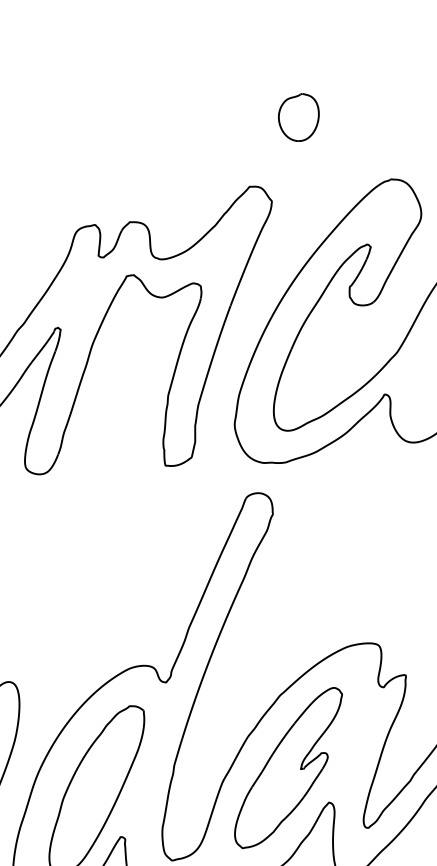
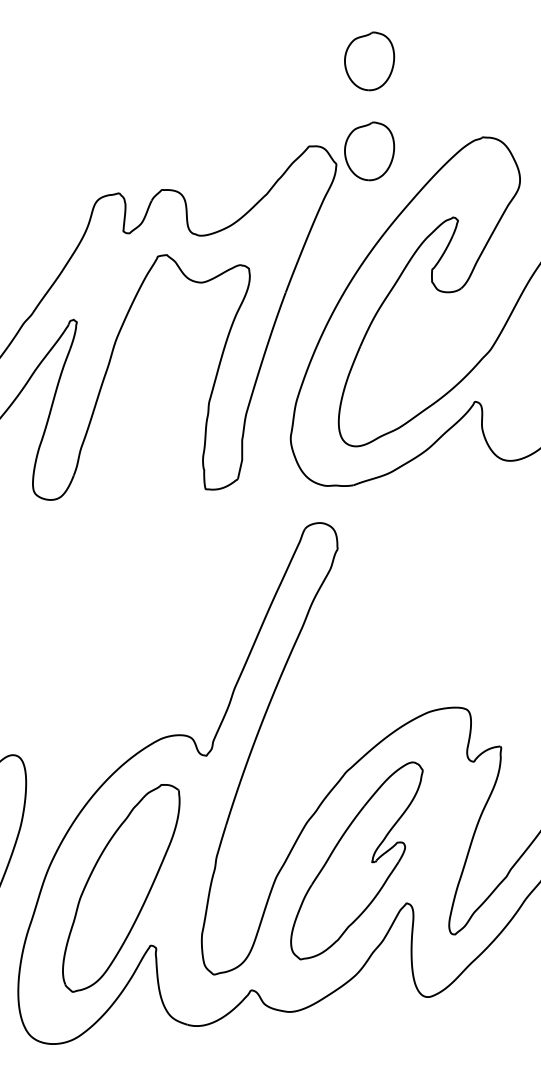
part: (298, 190) -> (369, 151), added

